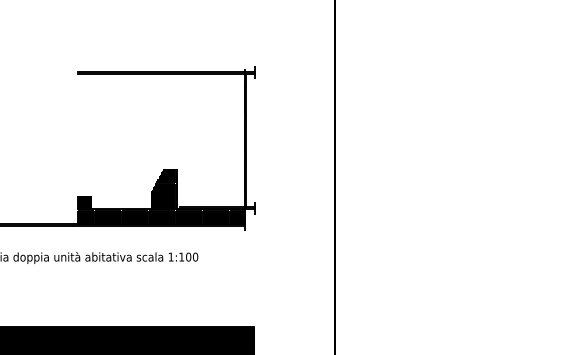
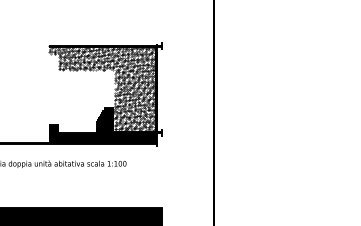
hatch: (160, 139) -> (102, 88), added

